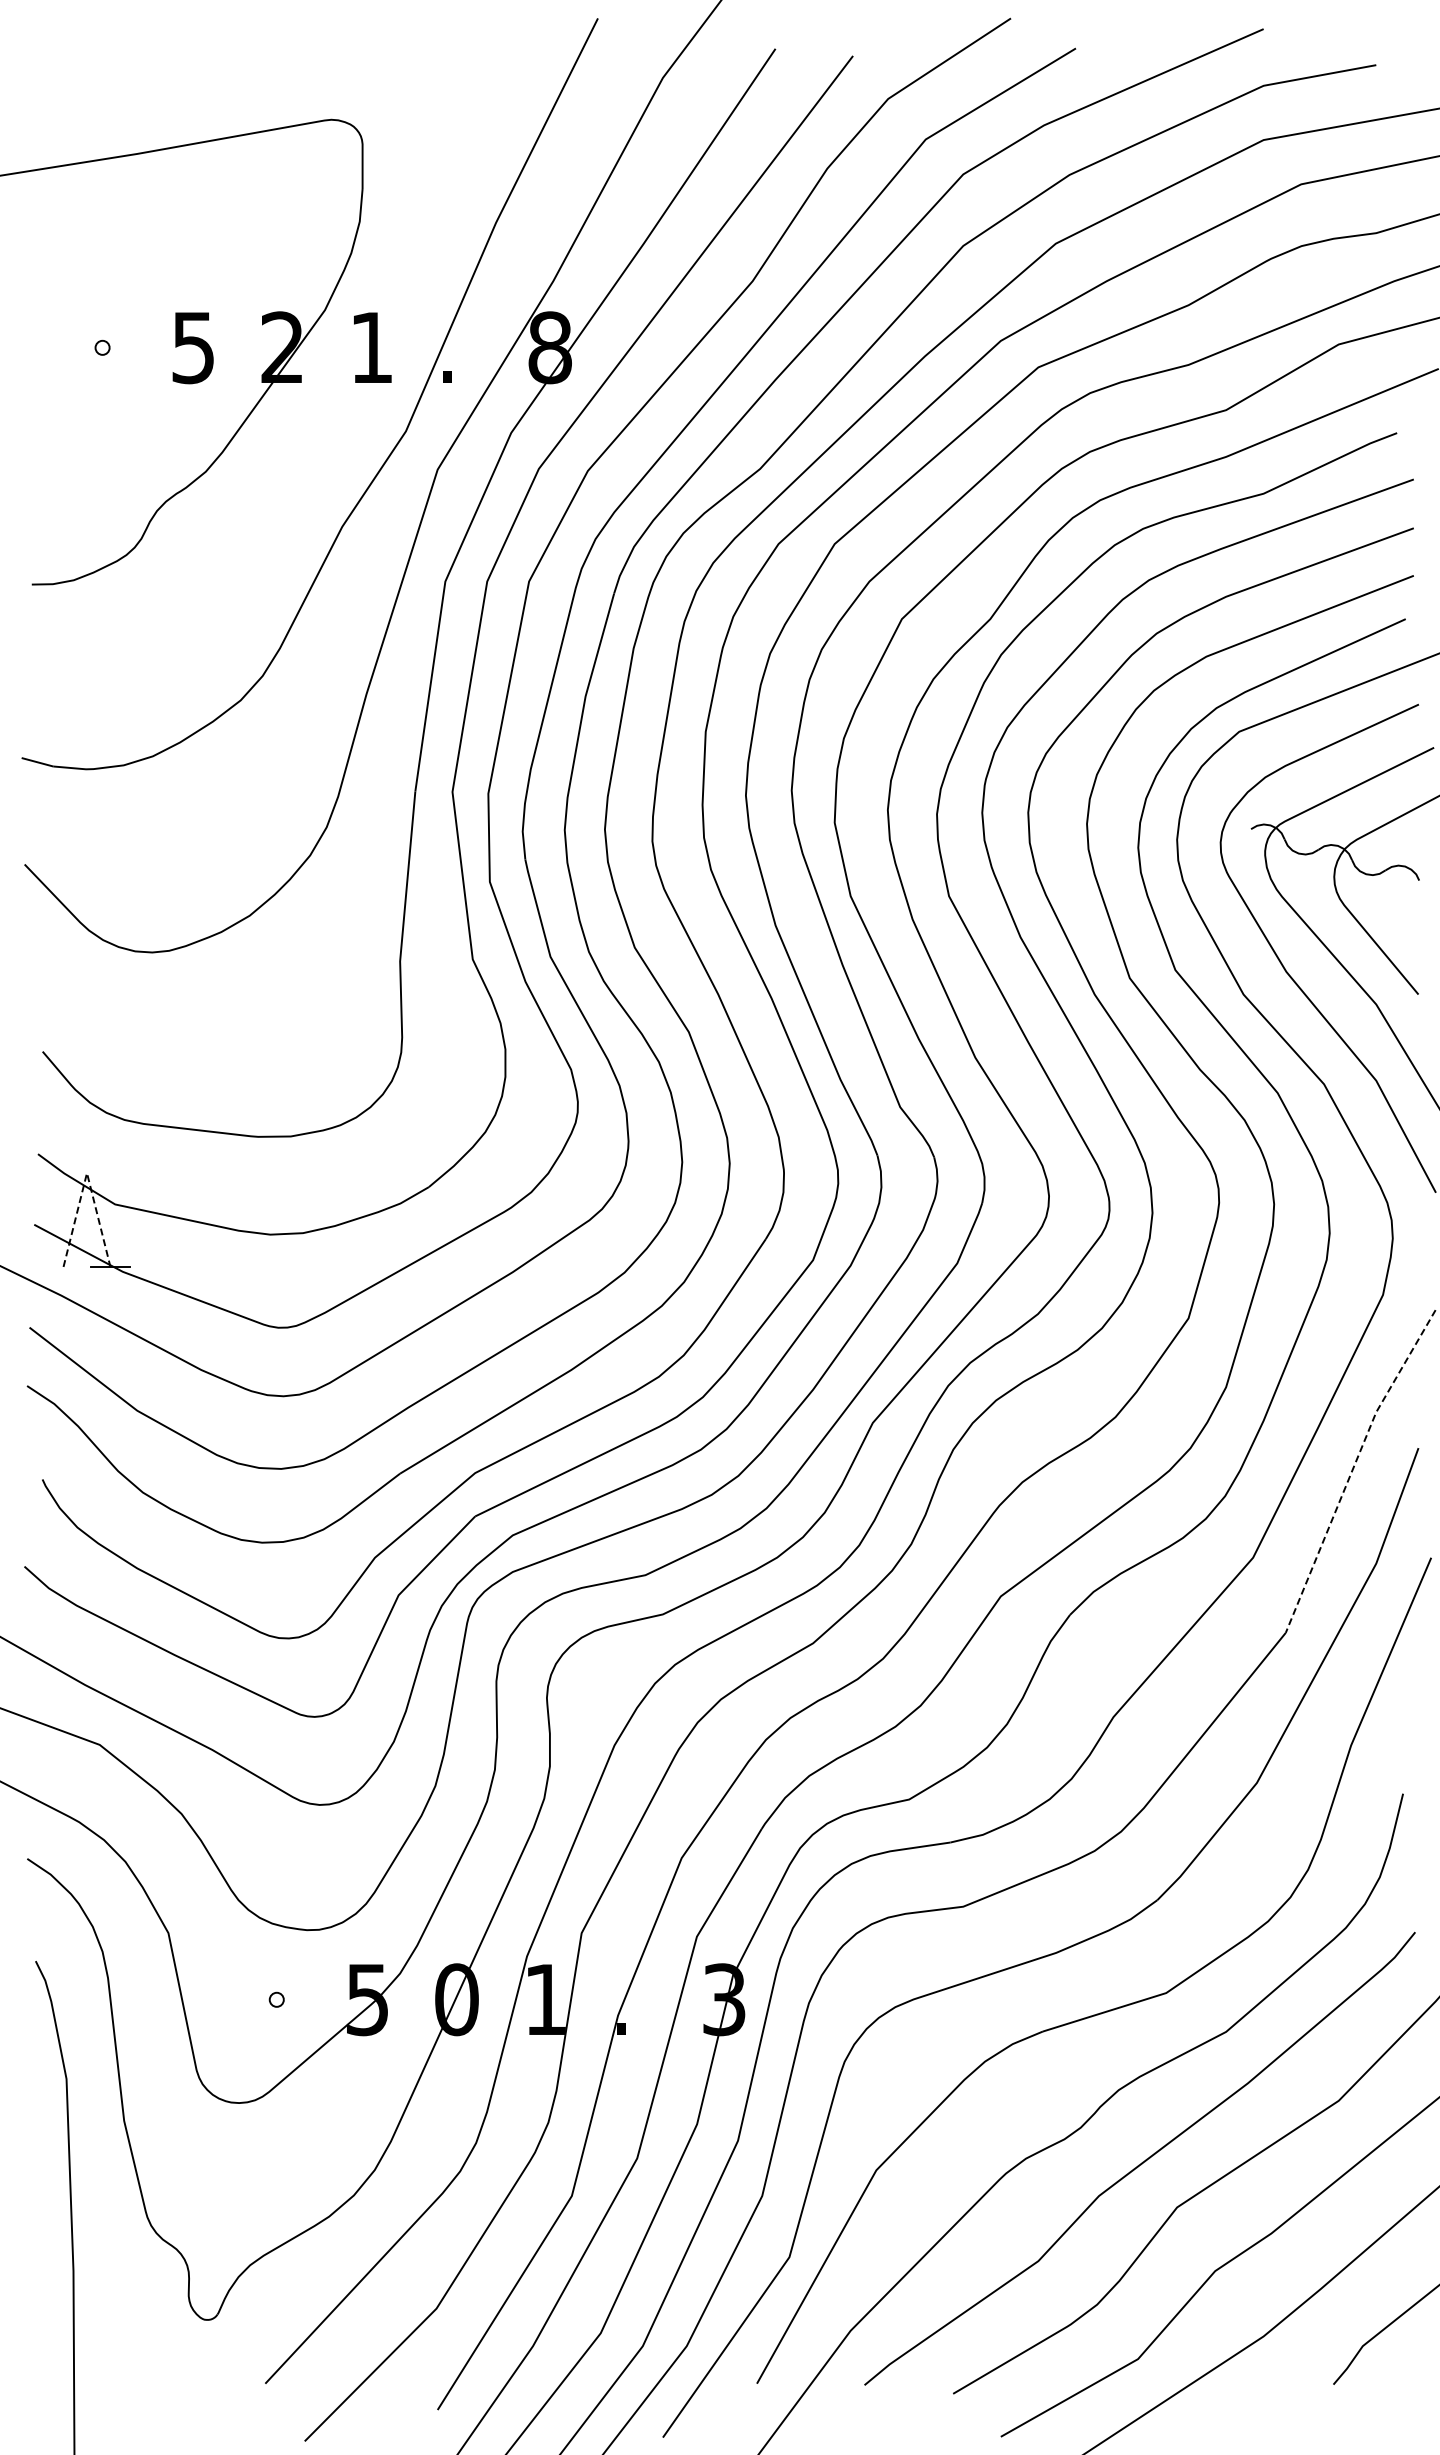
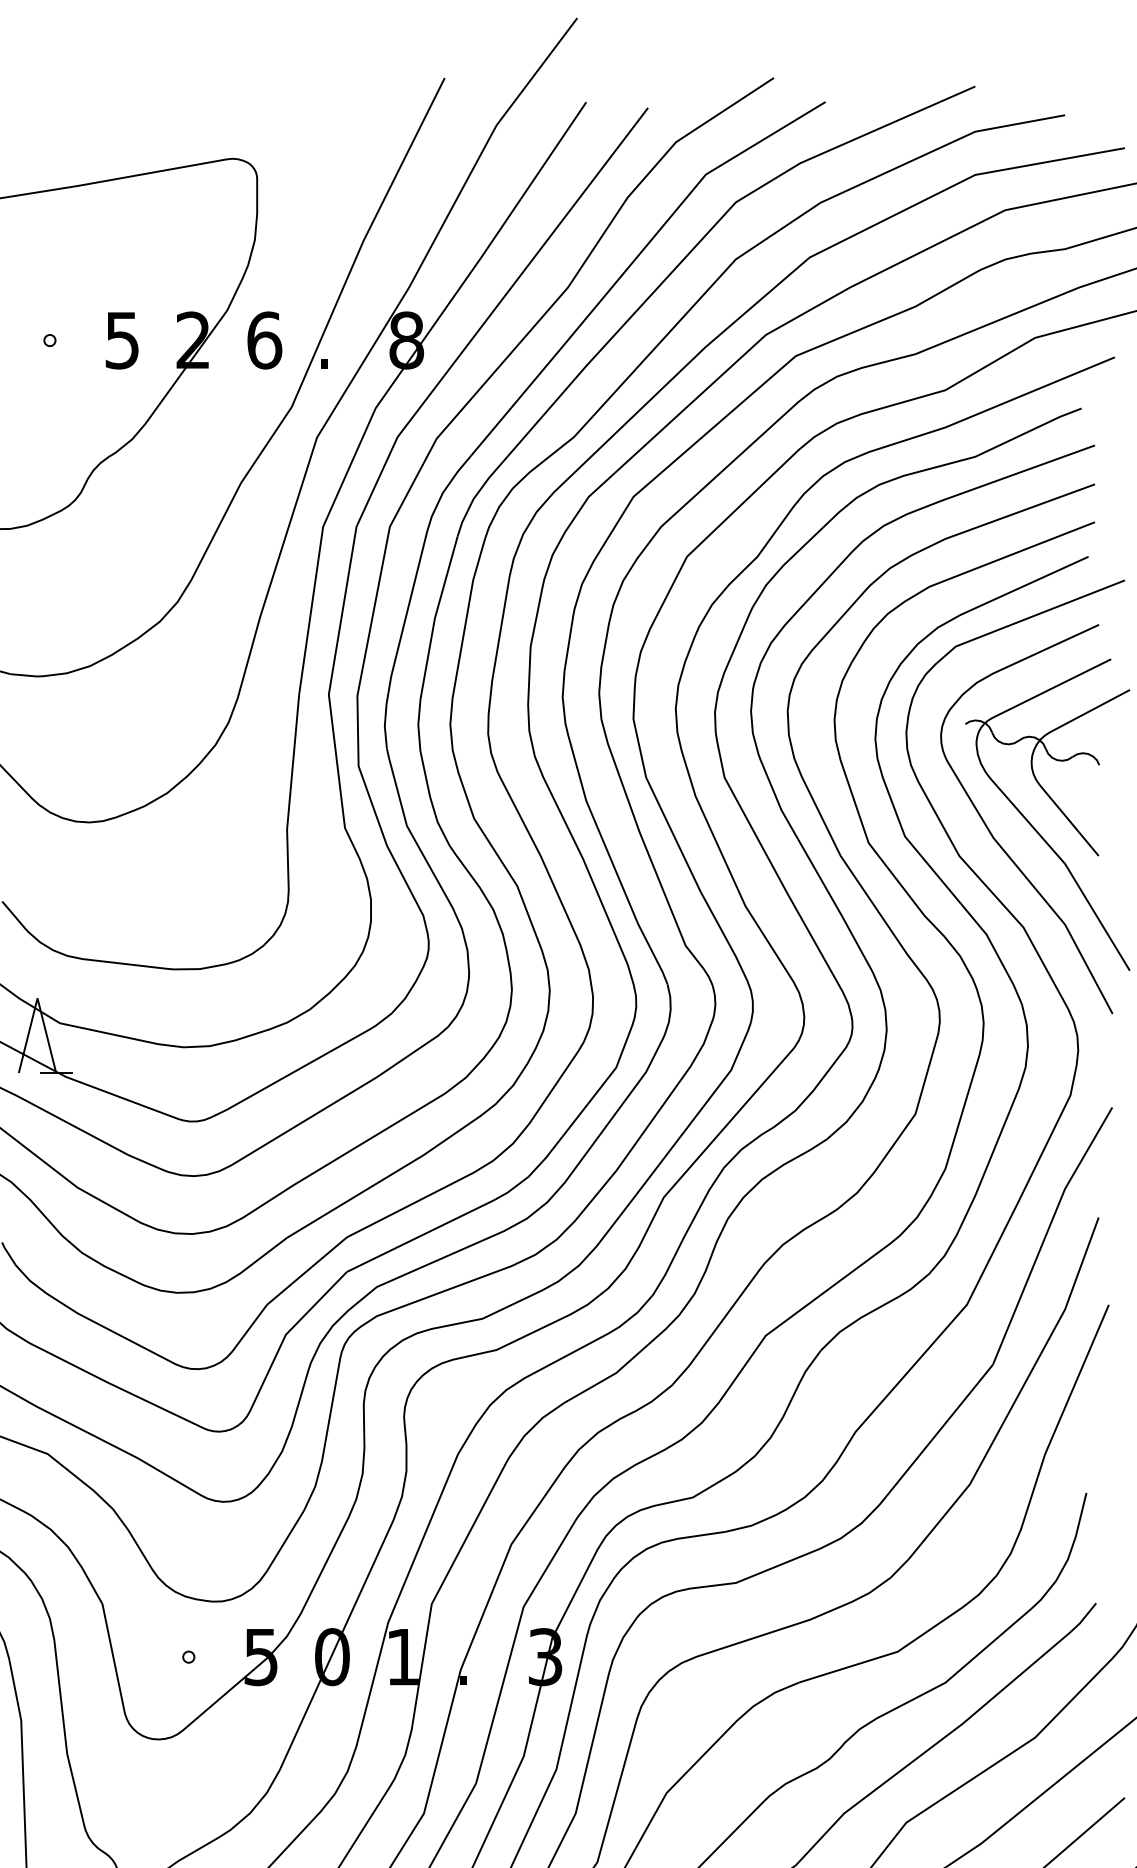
text: (372, 347) -> (265, 340), 1 -> 6
line: (87, 1173) -> (37, 998), dashed -> solid
line: (1353, 1467) -> (1046, 1232), dashed -> solid

